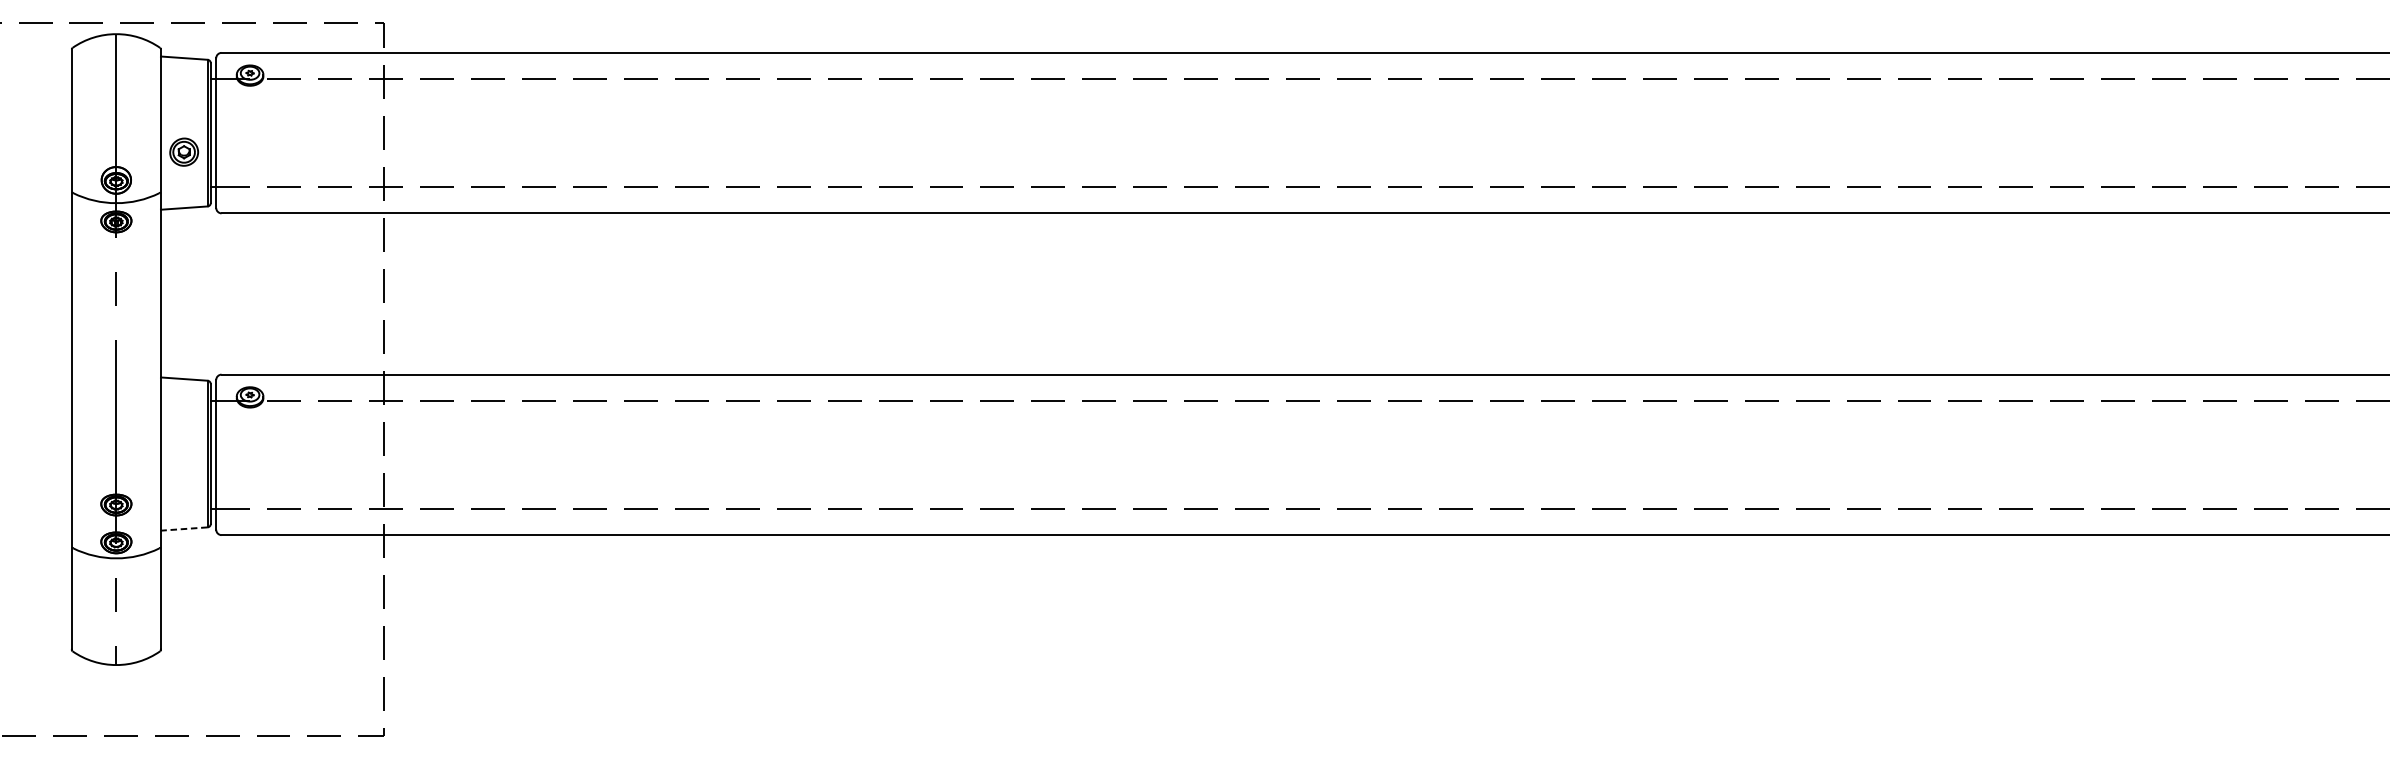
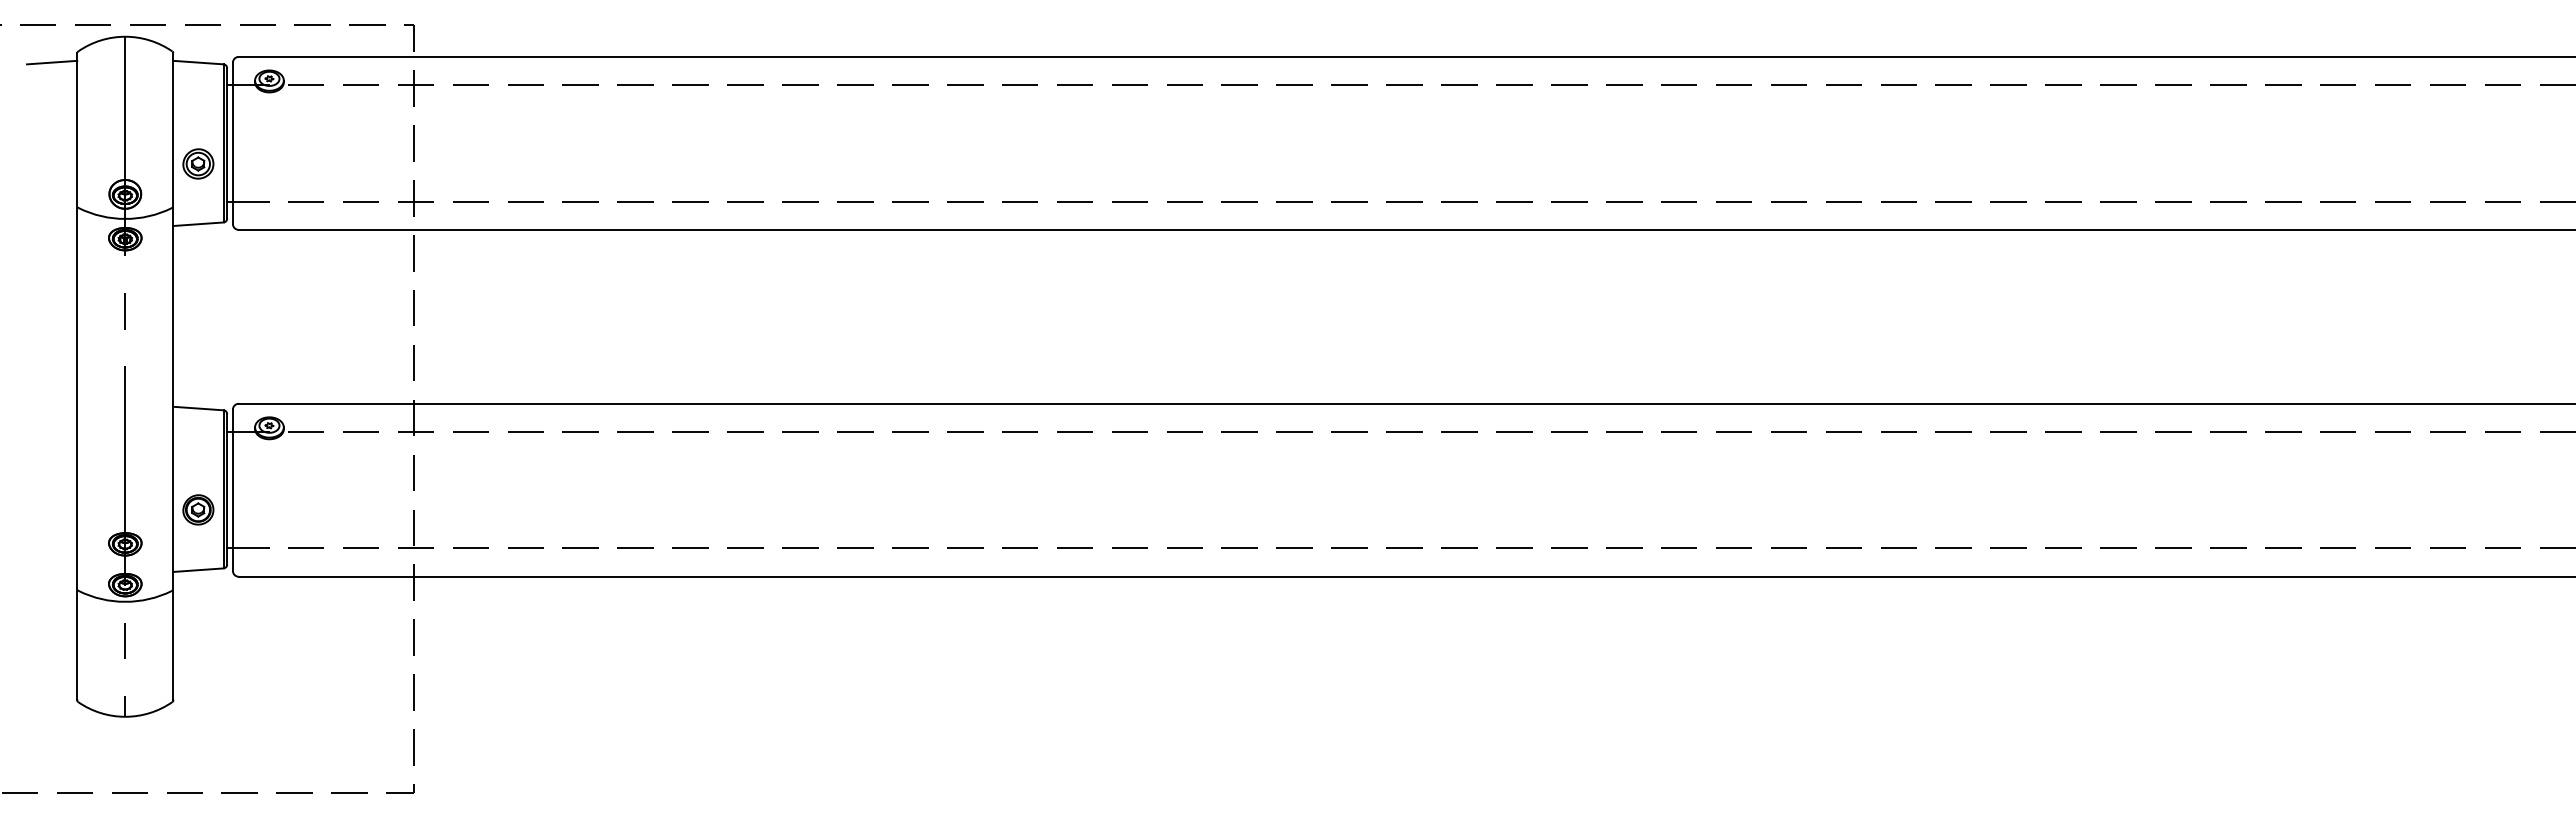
line: (48, 58) -> (52, 62), added
part: (184, 472) -> (198, 509), added
line: (183, 529) -> (197, 570), dashed -> solid

